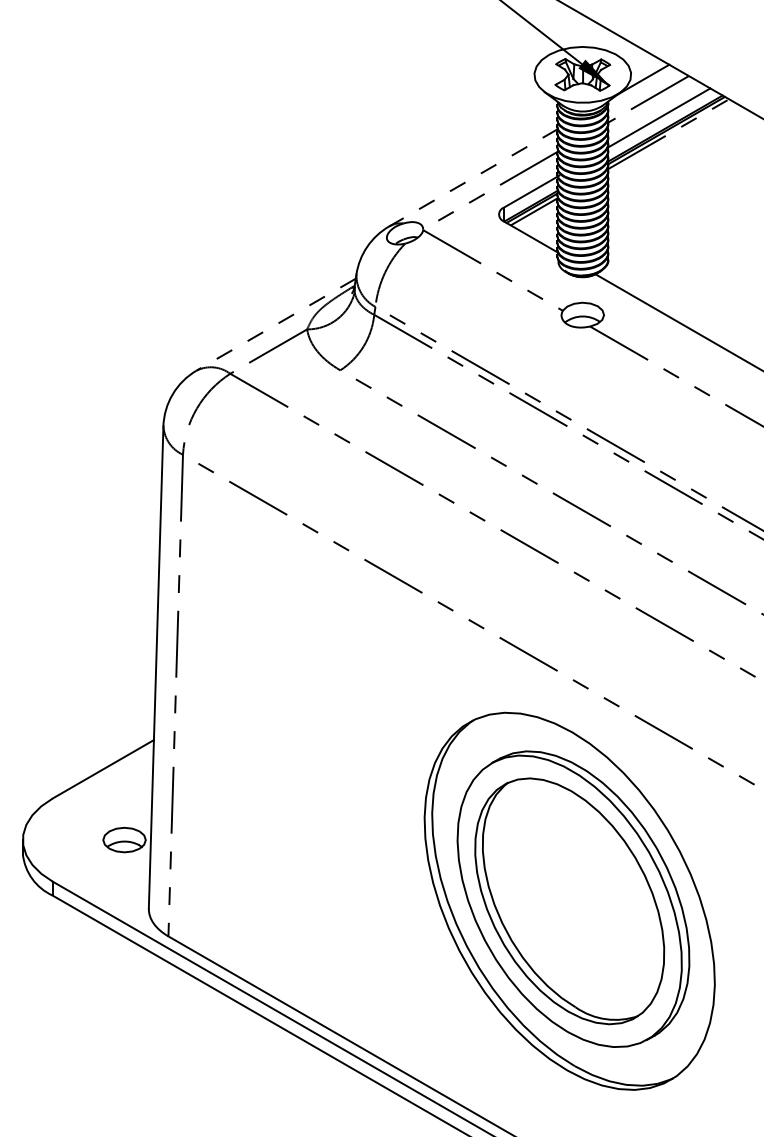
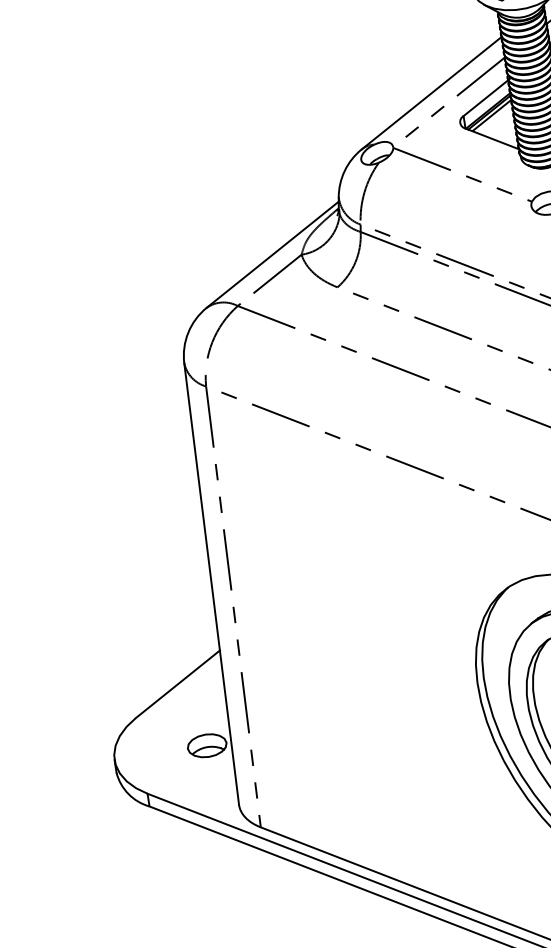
line: (473, 177) -> (431, 92), dashed -> solid
line: (276, 324) -> (272, 254), dashed -> solid

